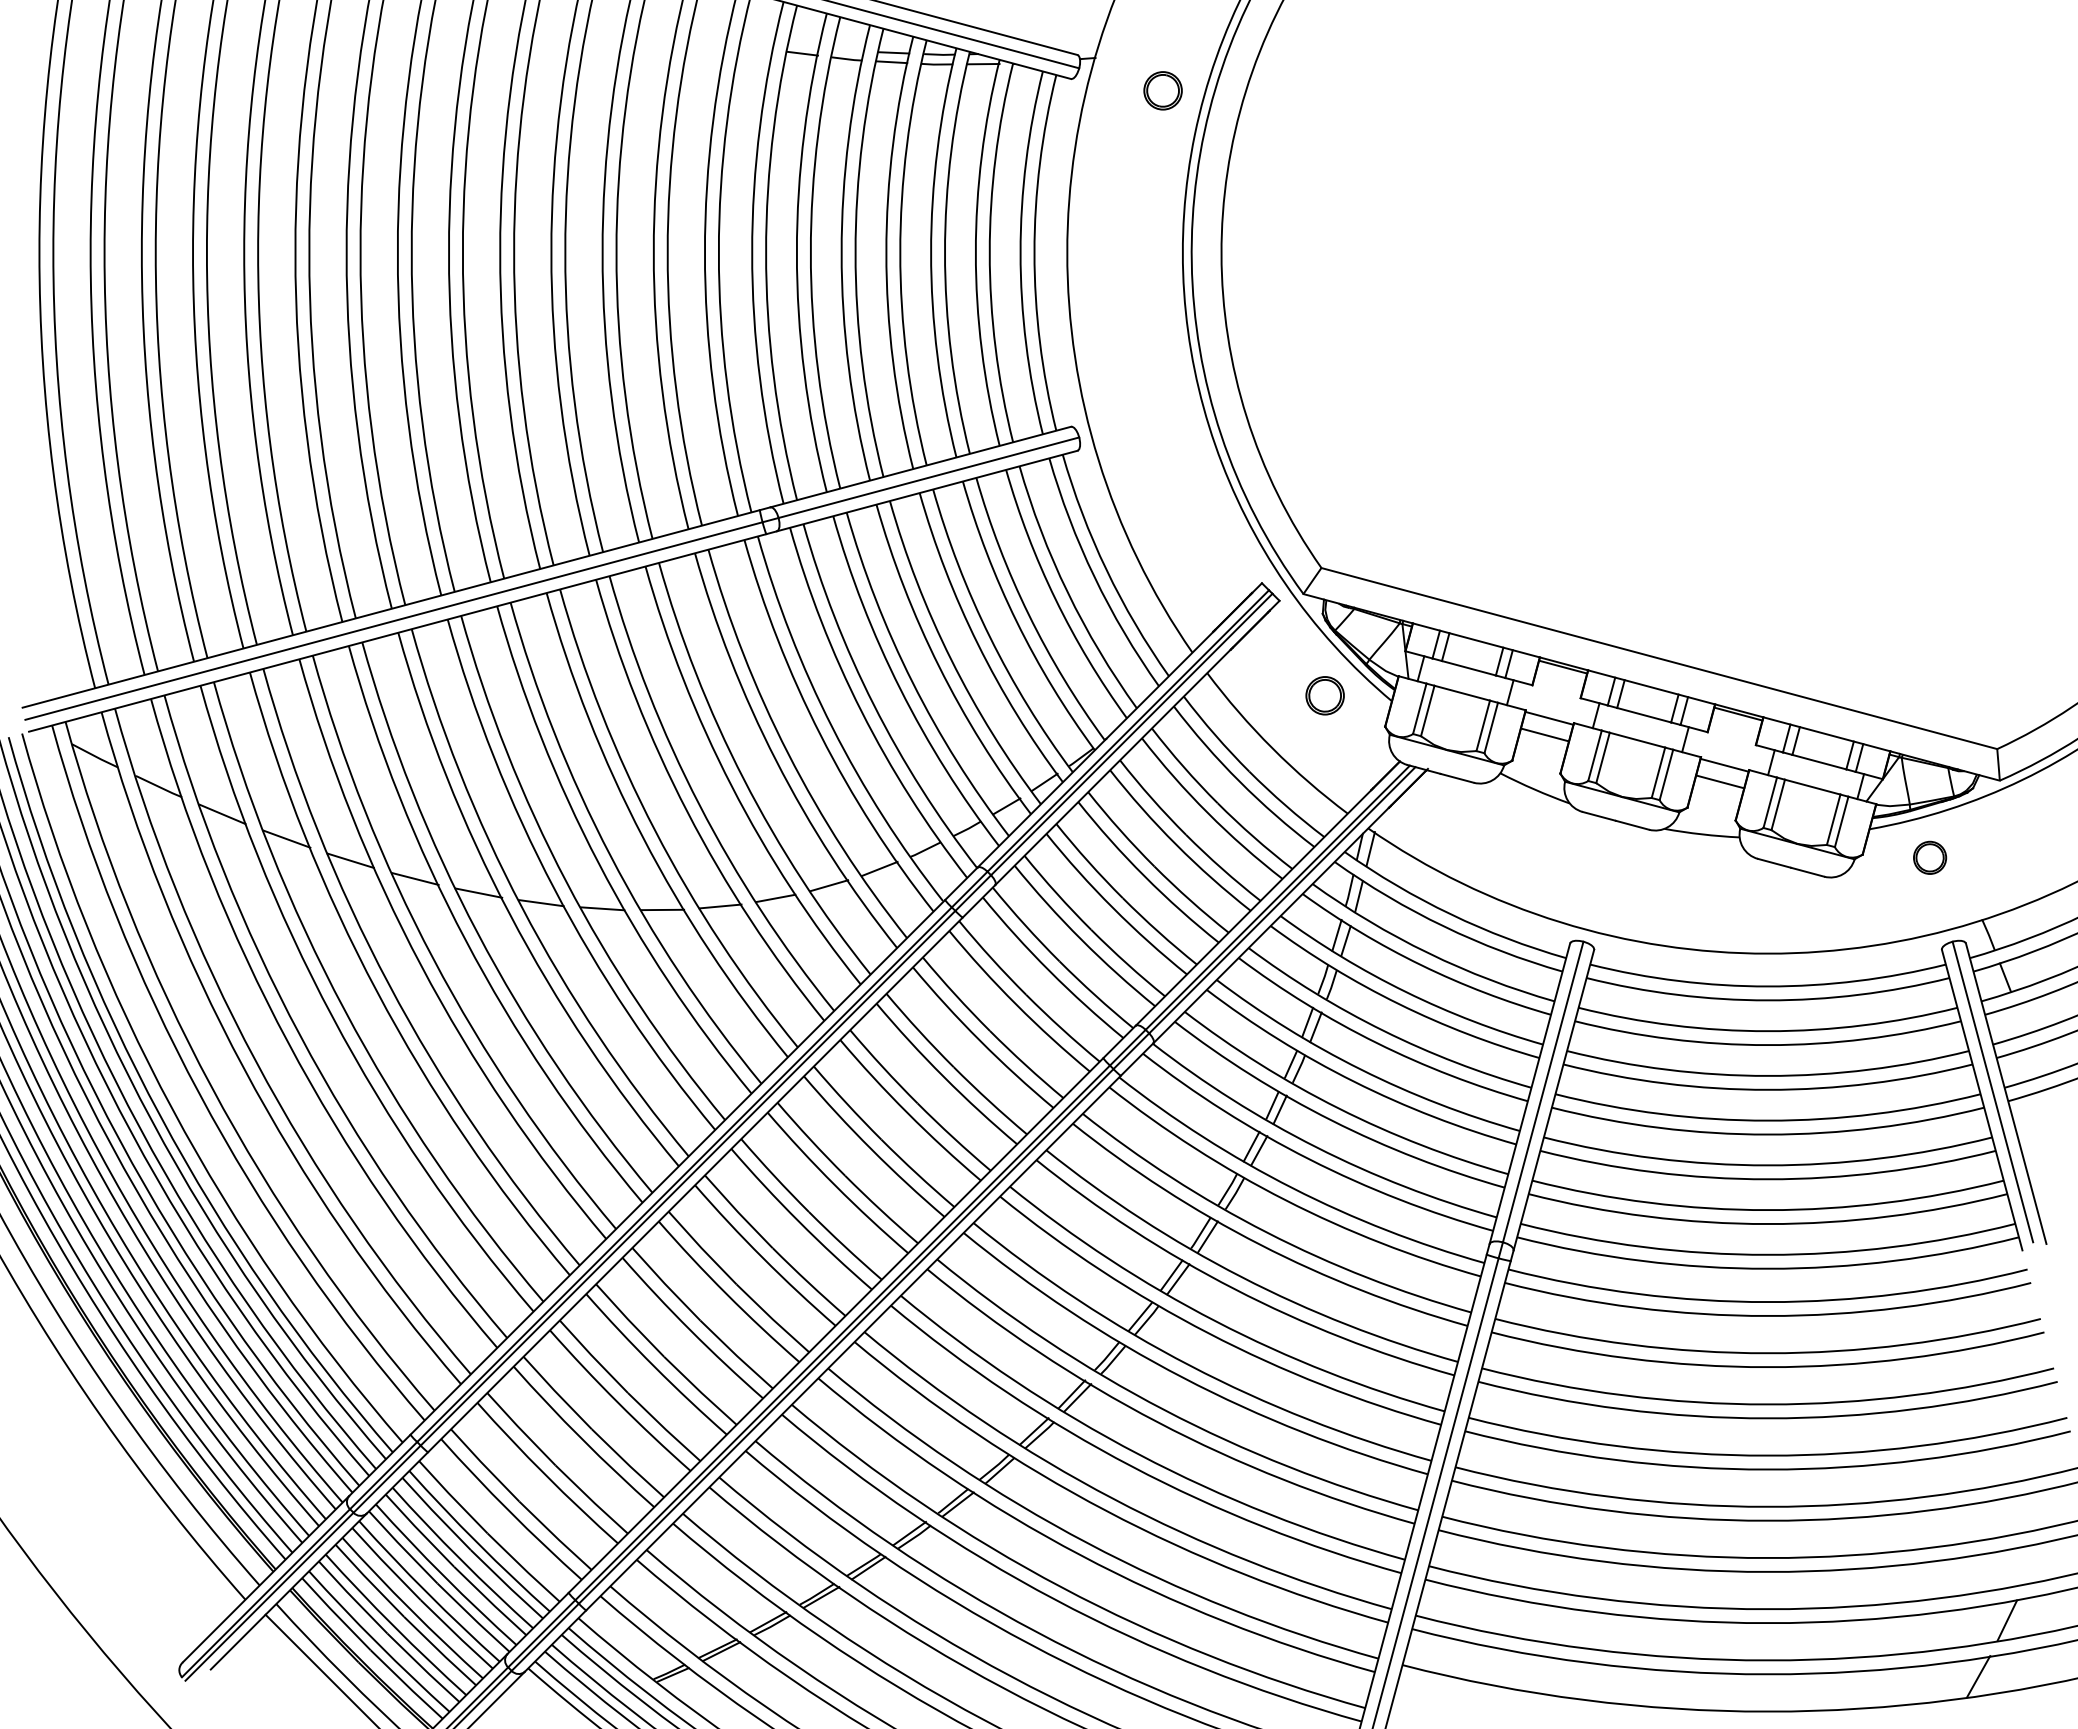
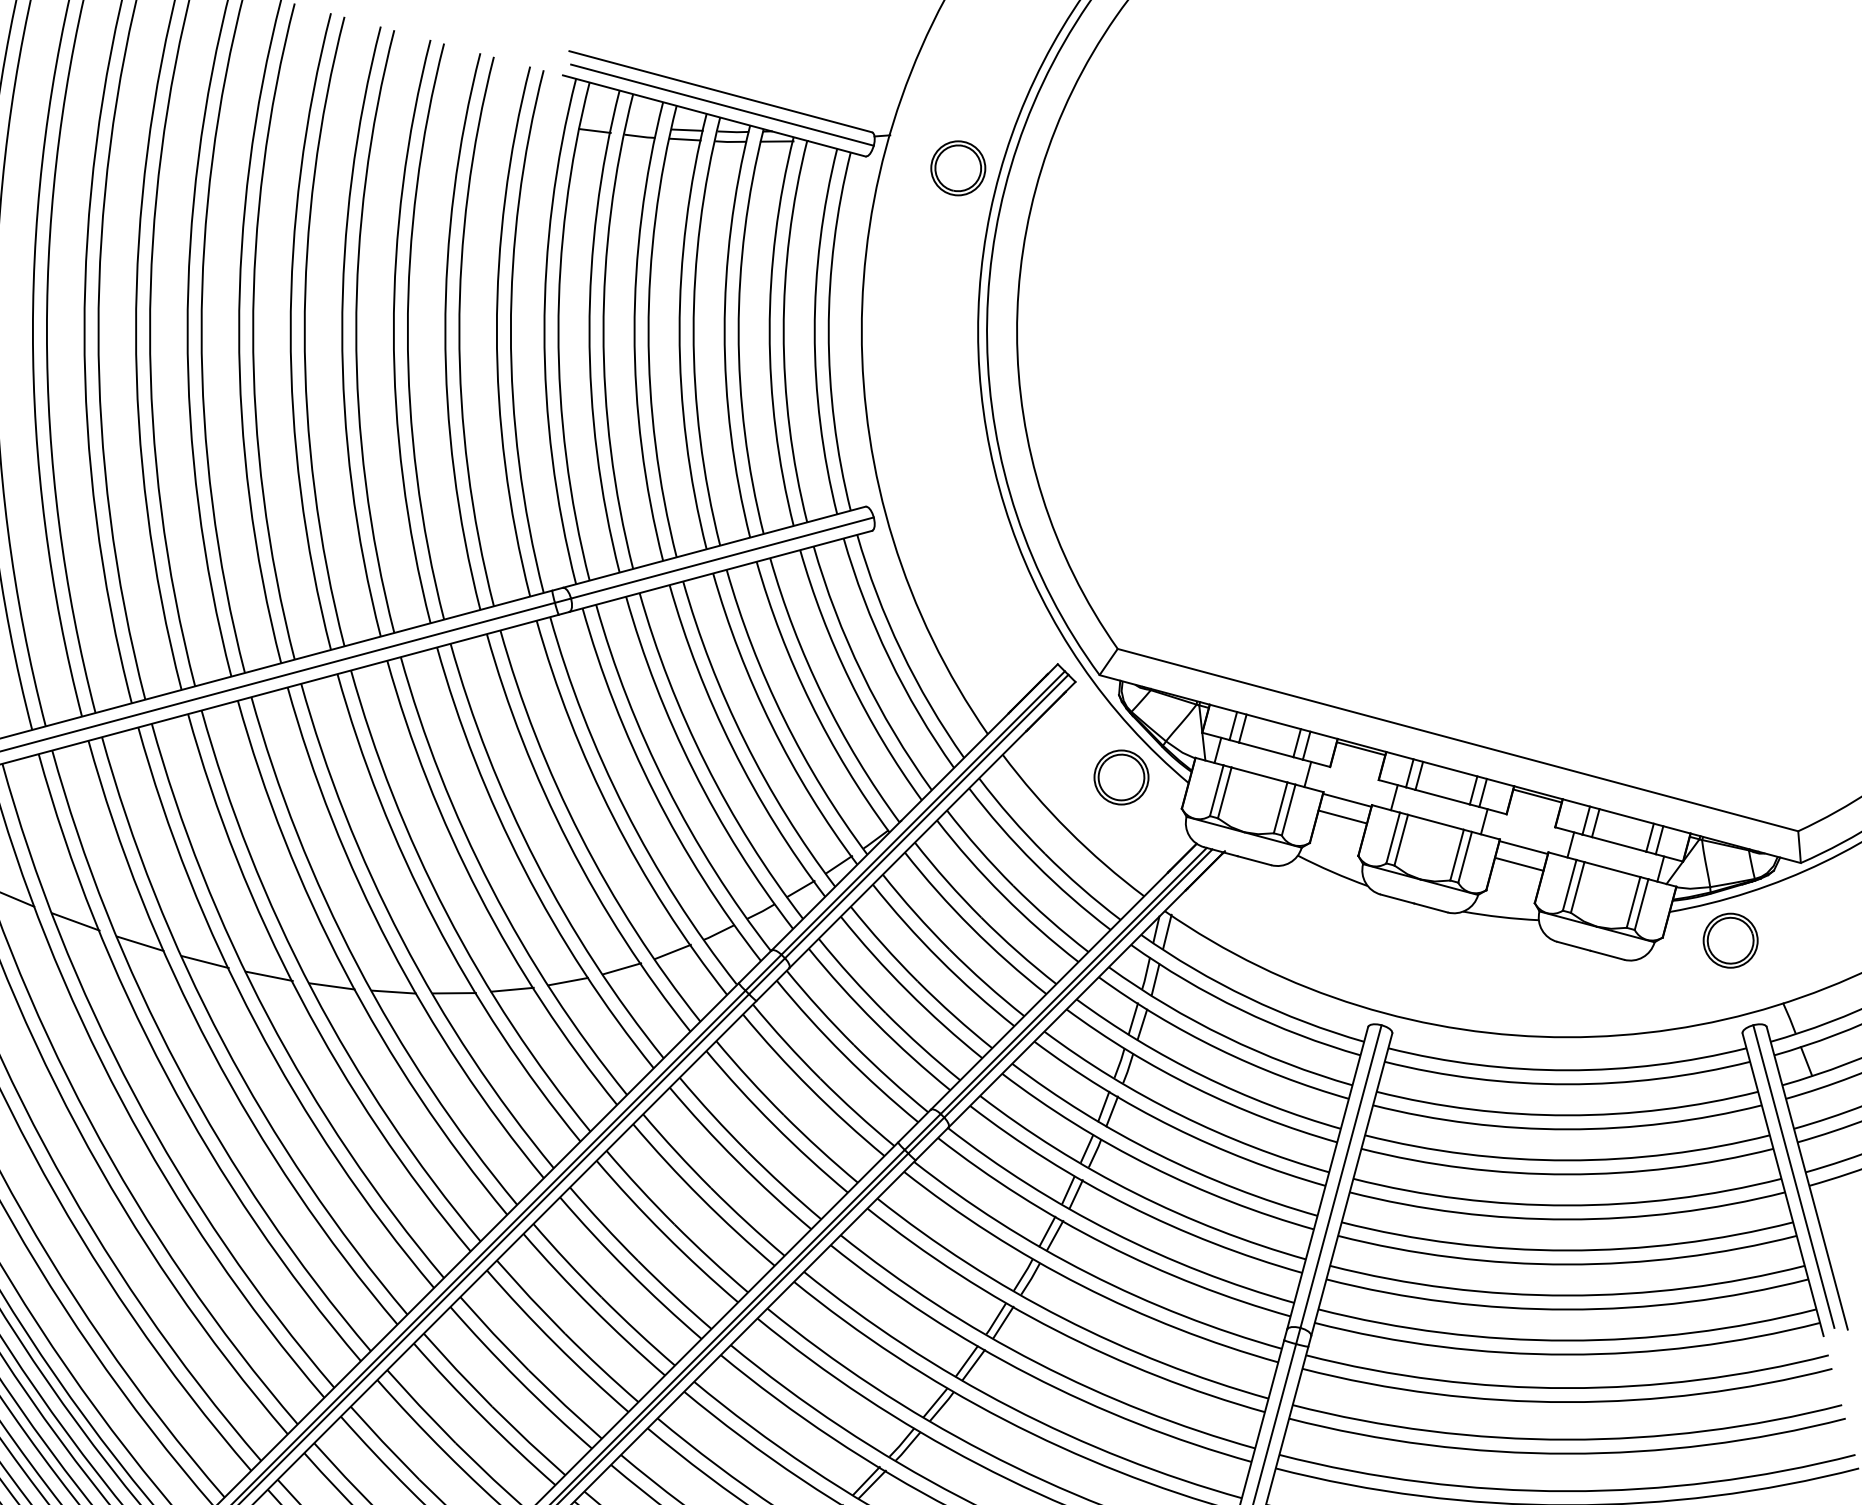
part: (1162, 90) -> (957, 168), size x1.43
part: (1324, 695) -> (1120, 777), size x1.43
part: (1929, 857) -> (1730, 940), size x1.67

